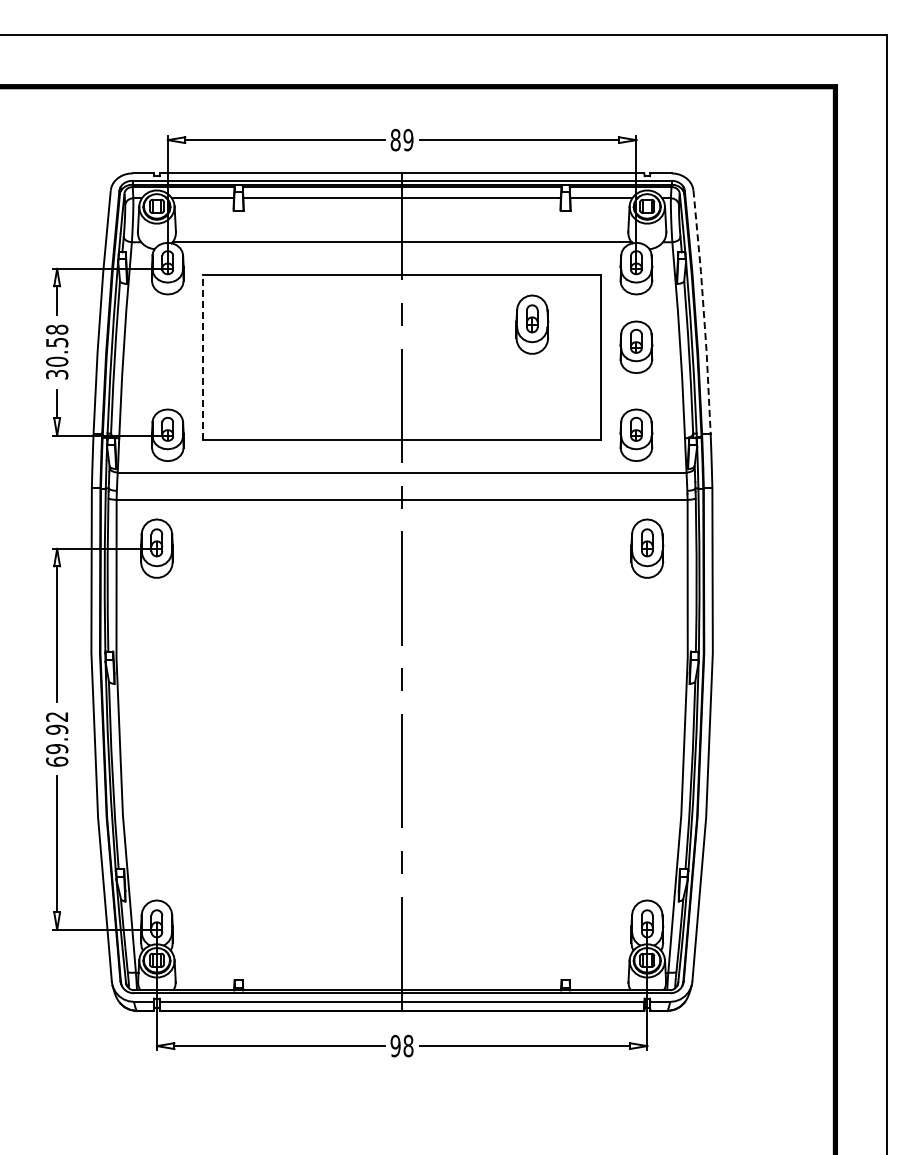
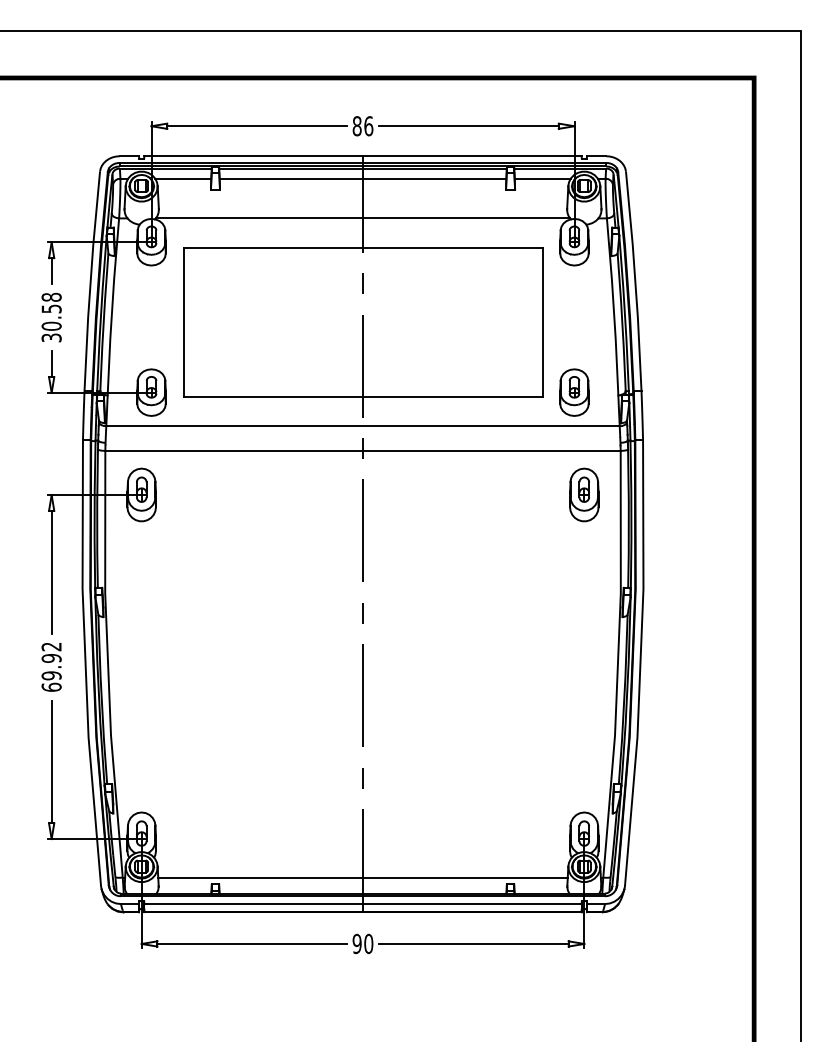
text: (408, 139) -> (368, 125), 89 -> 86
line: (703, 311) -> (635, 280), dashed -> solid
part: (532, 324) -> (480, 292), removed
part: (636, 346) -> (574, 312), removed
line: (203, 357) -> (183, 322), dashed -> solid
line: (401, 972) -> (362, 877), added
text: (408, 1045) -> (368, 943), 98 -> 90

